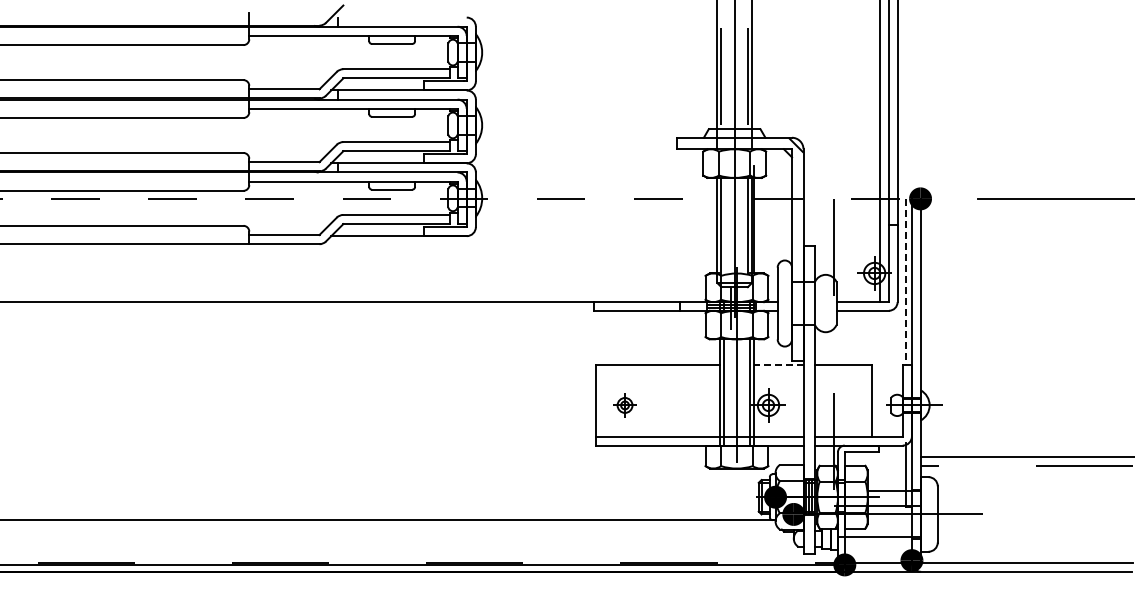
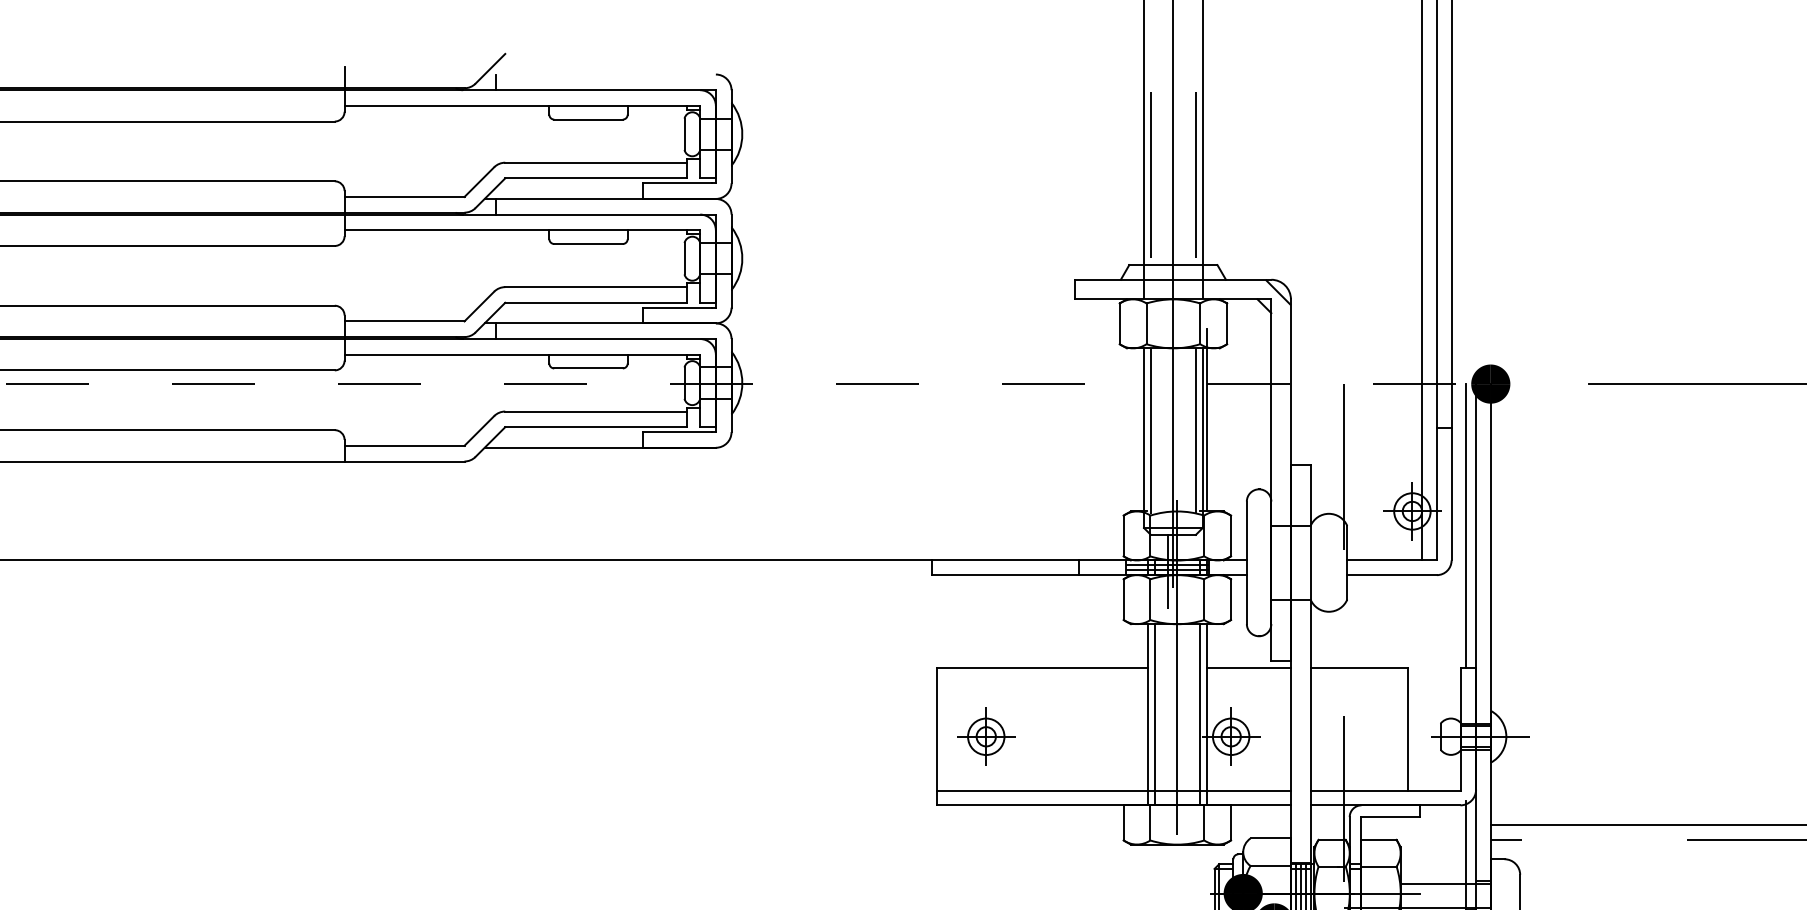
line: (906, 282) -> (1466, 526), dashed -> solid
line: (778, 365) -> (1248, 668), dashed -> solid
part: (624, 405) -> (985, 736), size x1.43

